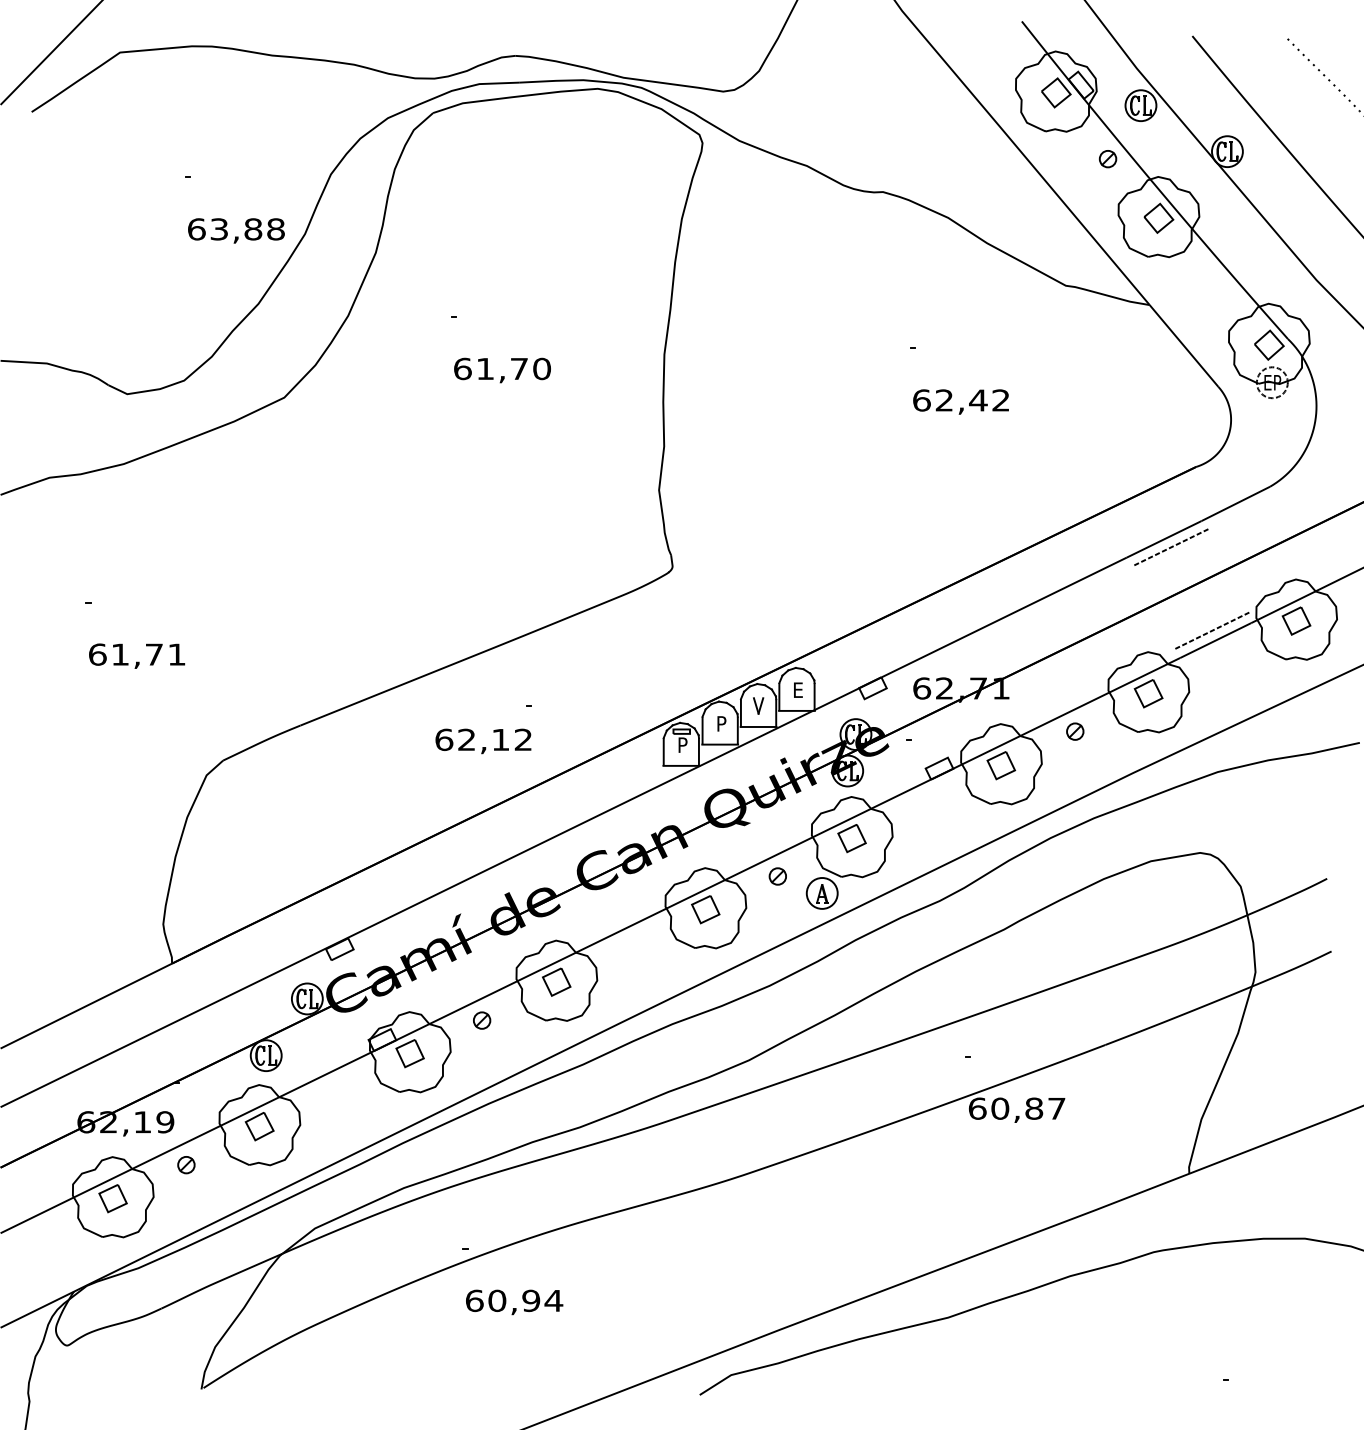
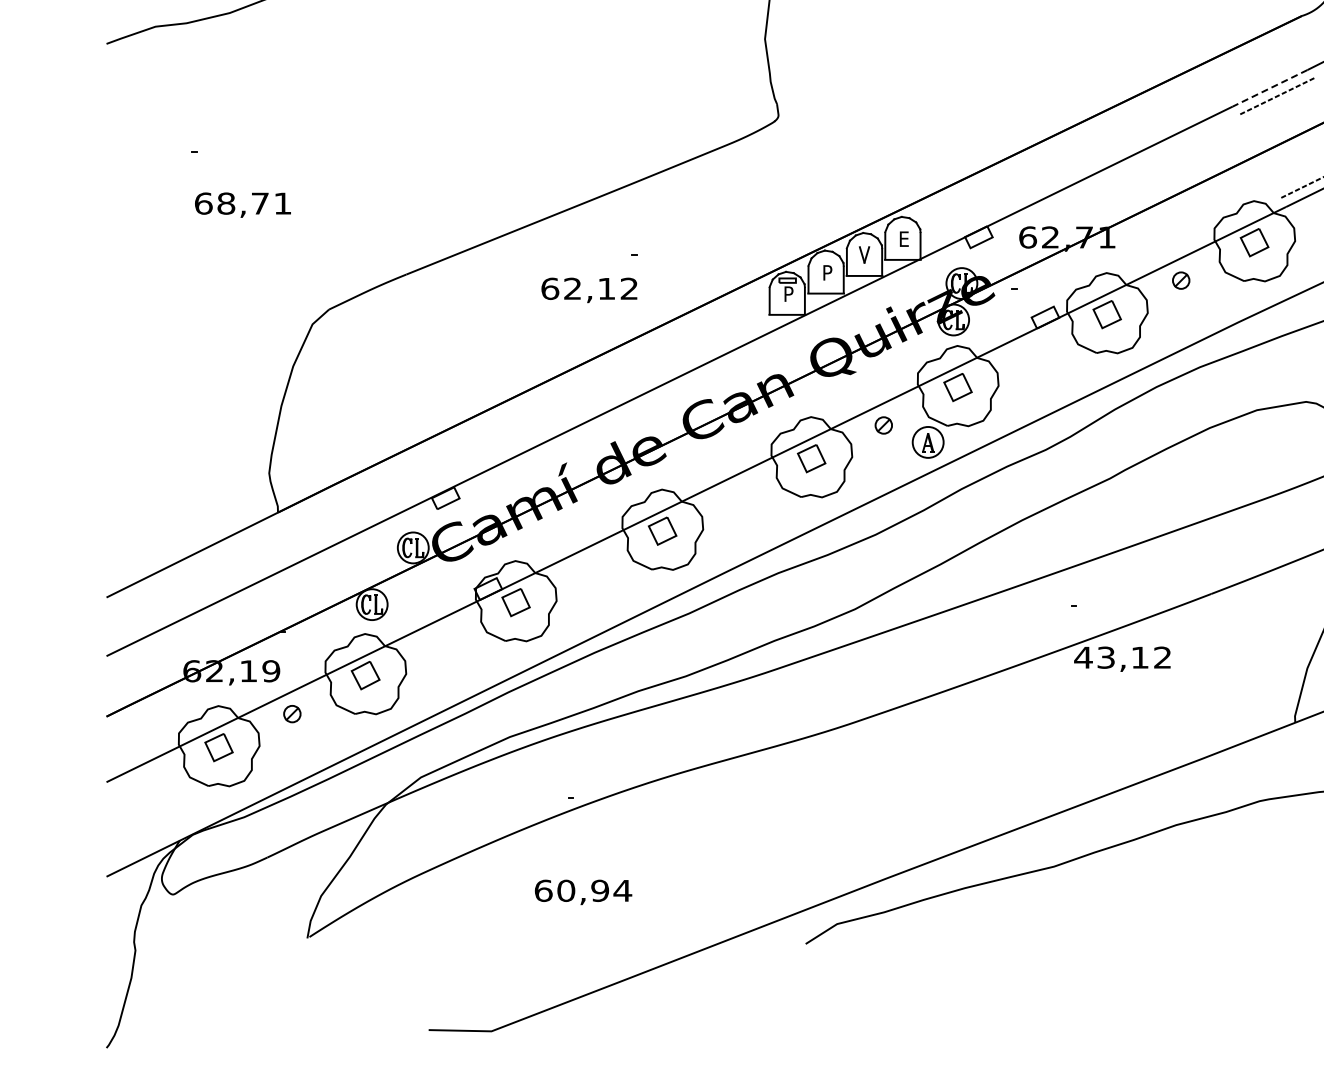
line: (1164, 539) -> (1270, 88), solid -> dashed
text: (120, 654) -> (226, 203), 61,71 -> 68,71
part: (482, 1020) -> (588, 569), removed
text: (1016, 1108) -> (1122, 657), 60,87 -> 43,12
text: (514, 1302) -> (583, 892), moved

